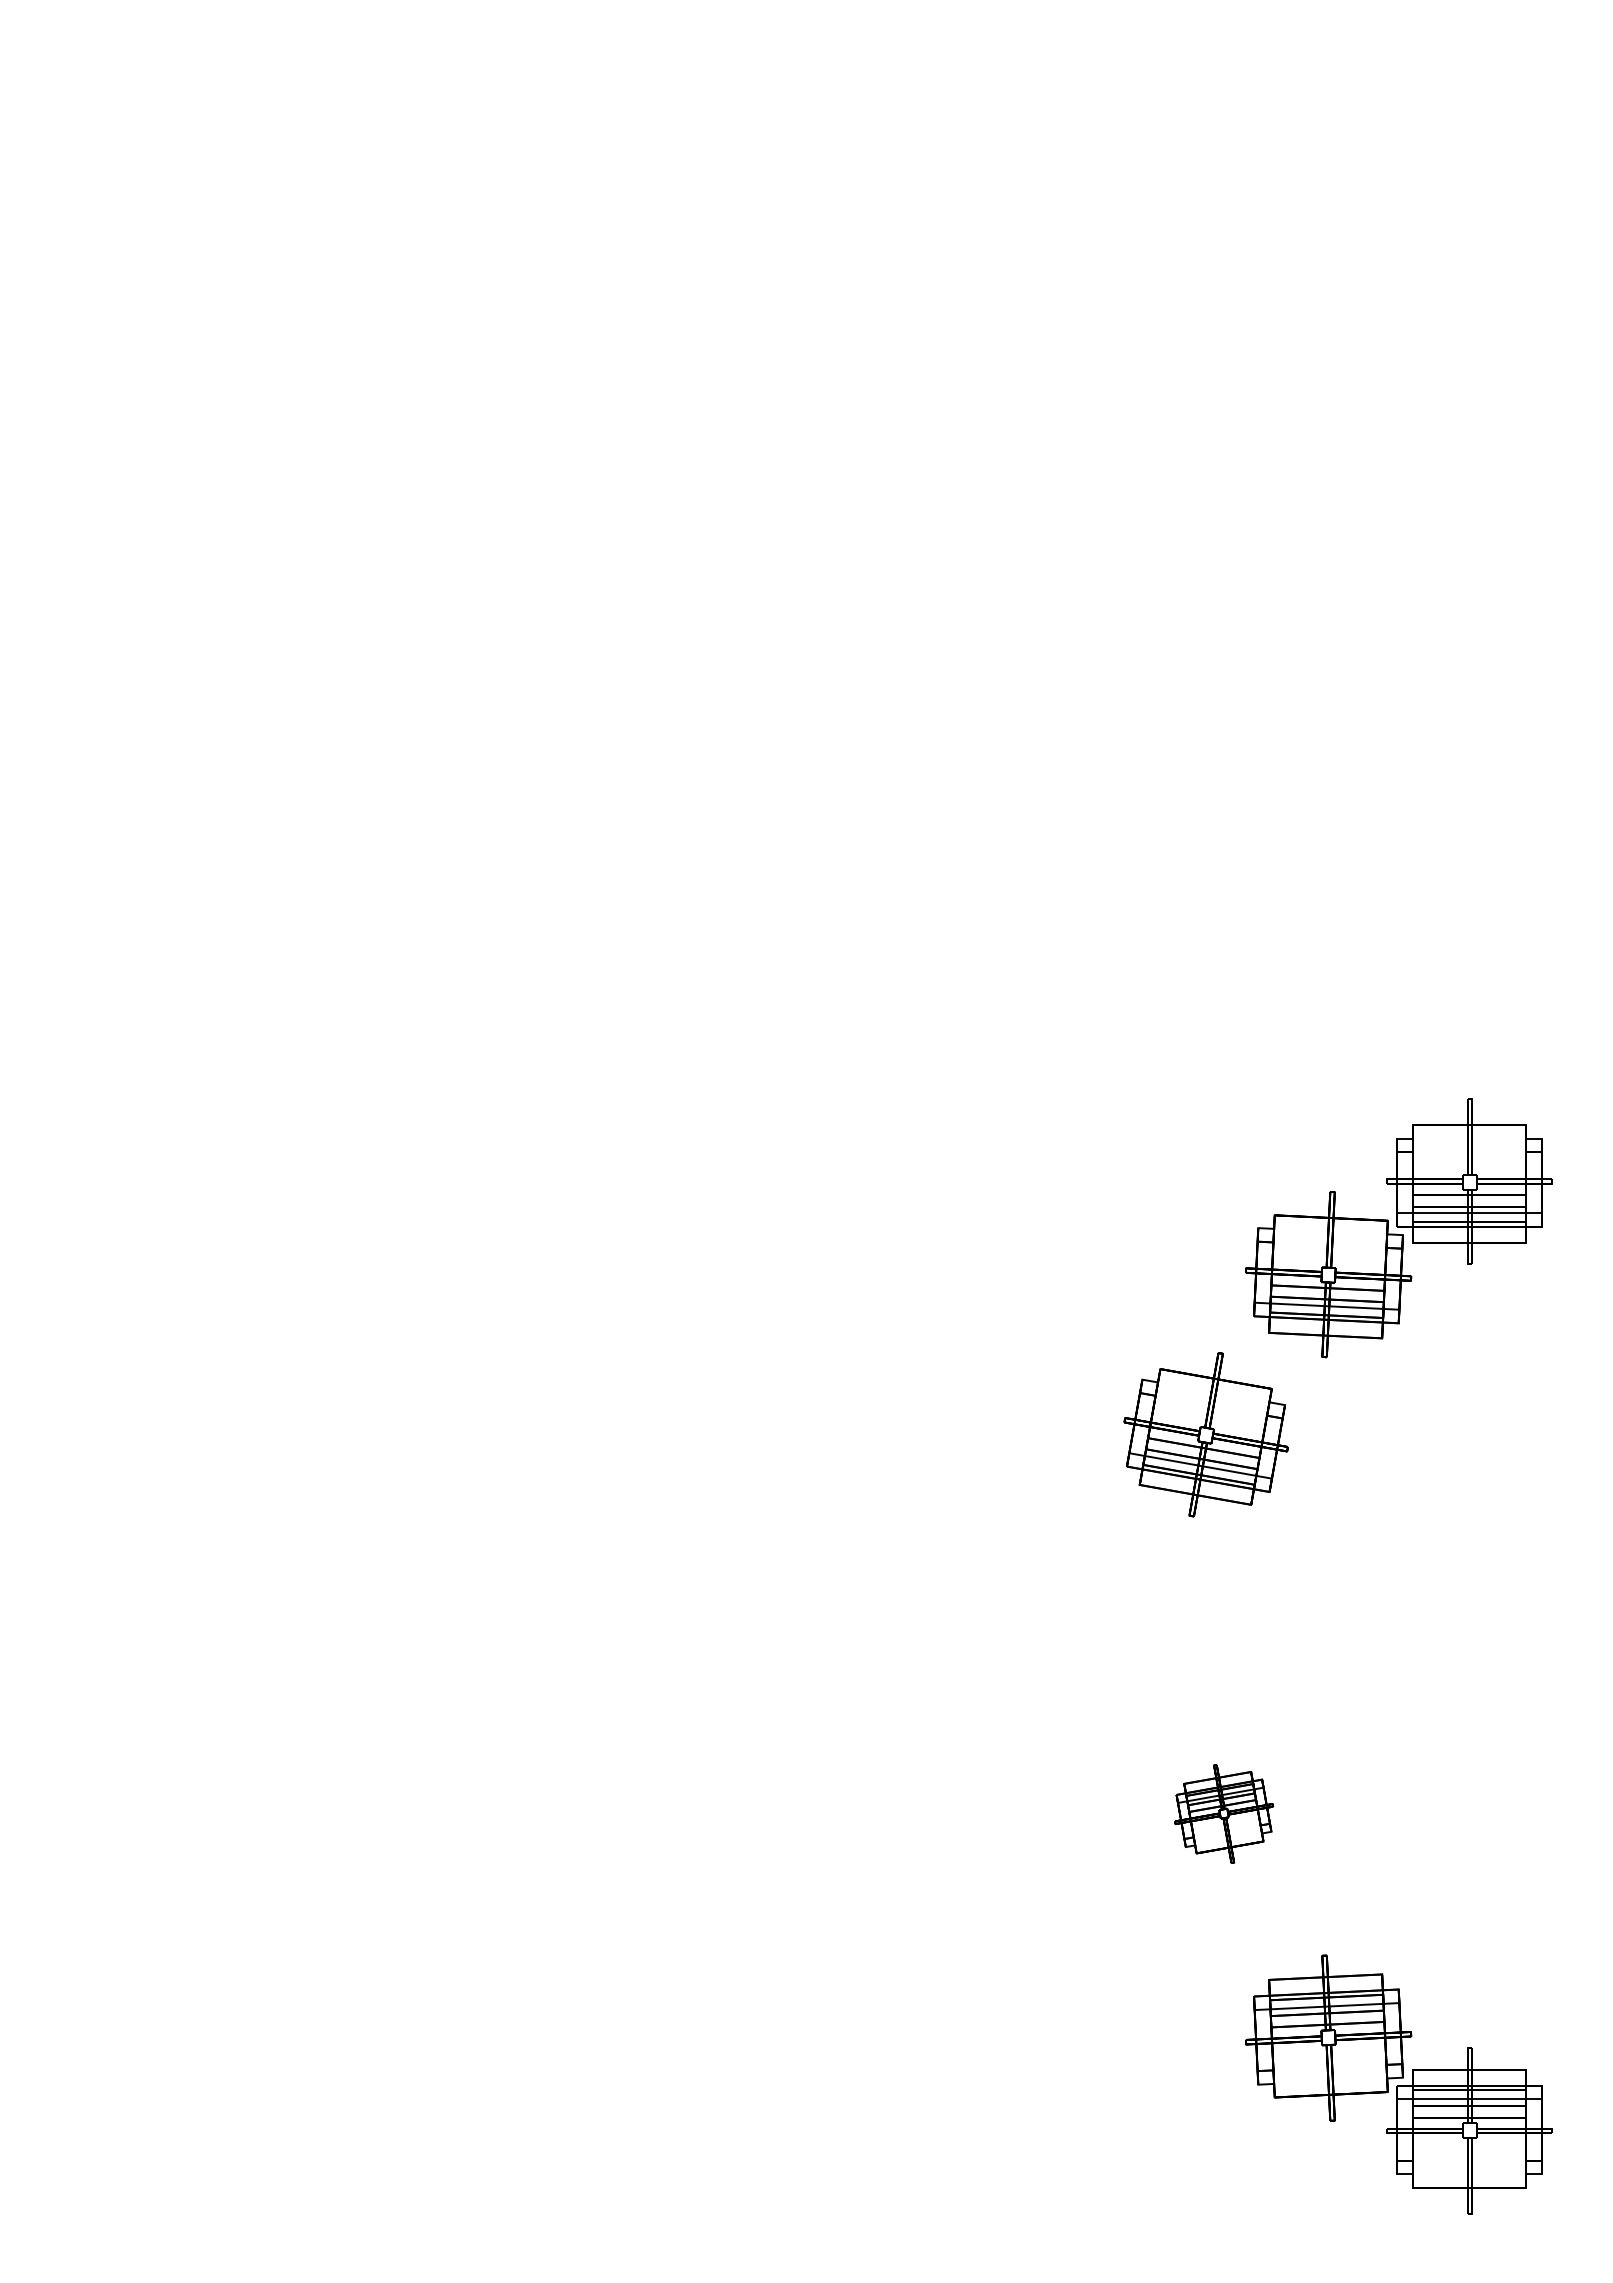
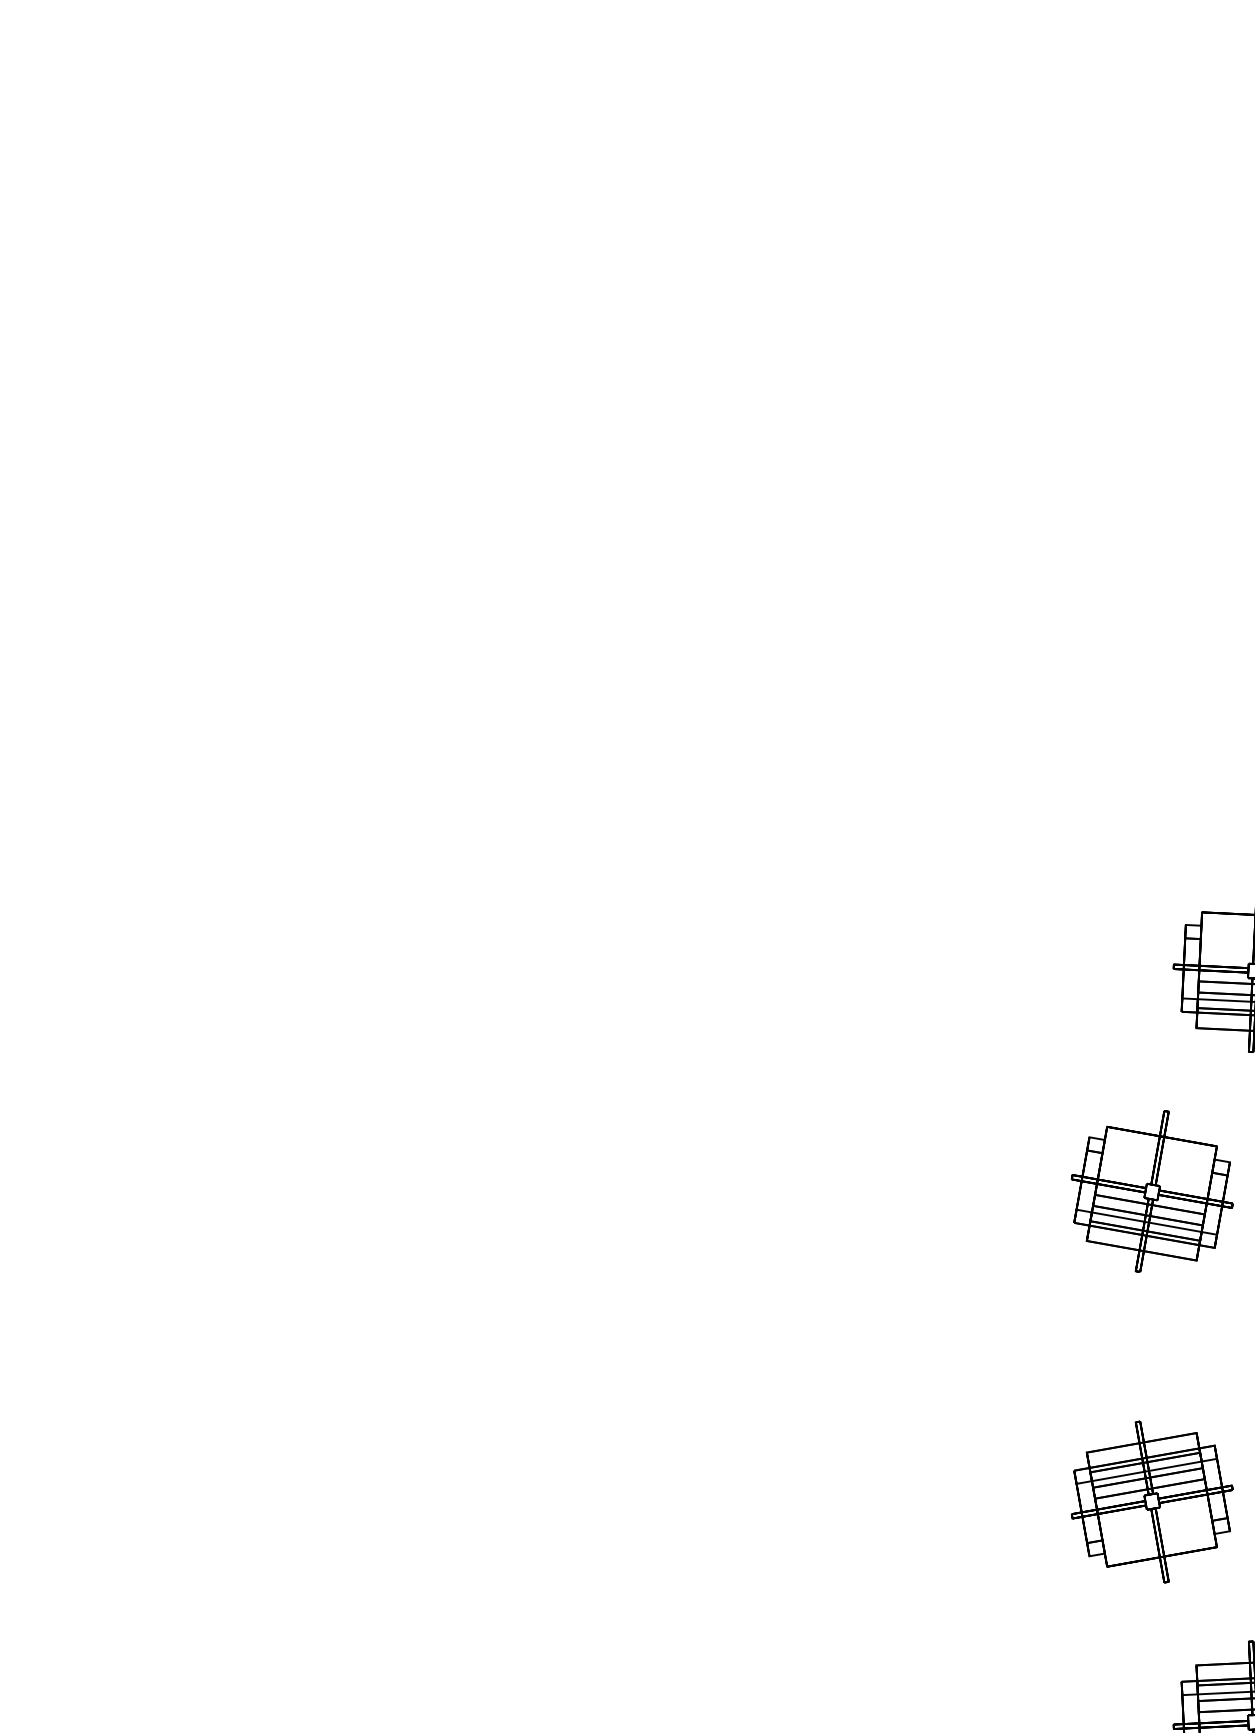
part: (1205, 1434) -> (1151, 1191), moved
part: (1223, 1813) -> (1151, 1501), size x1.67

